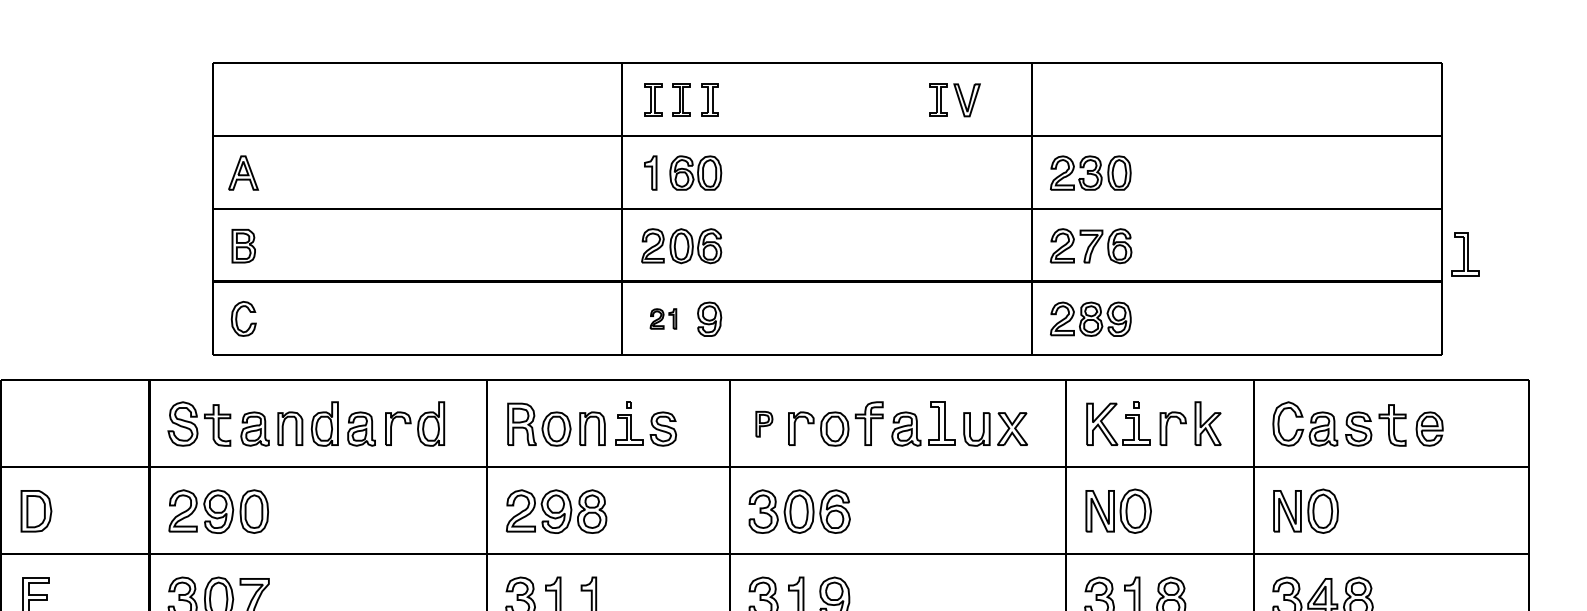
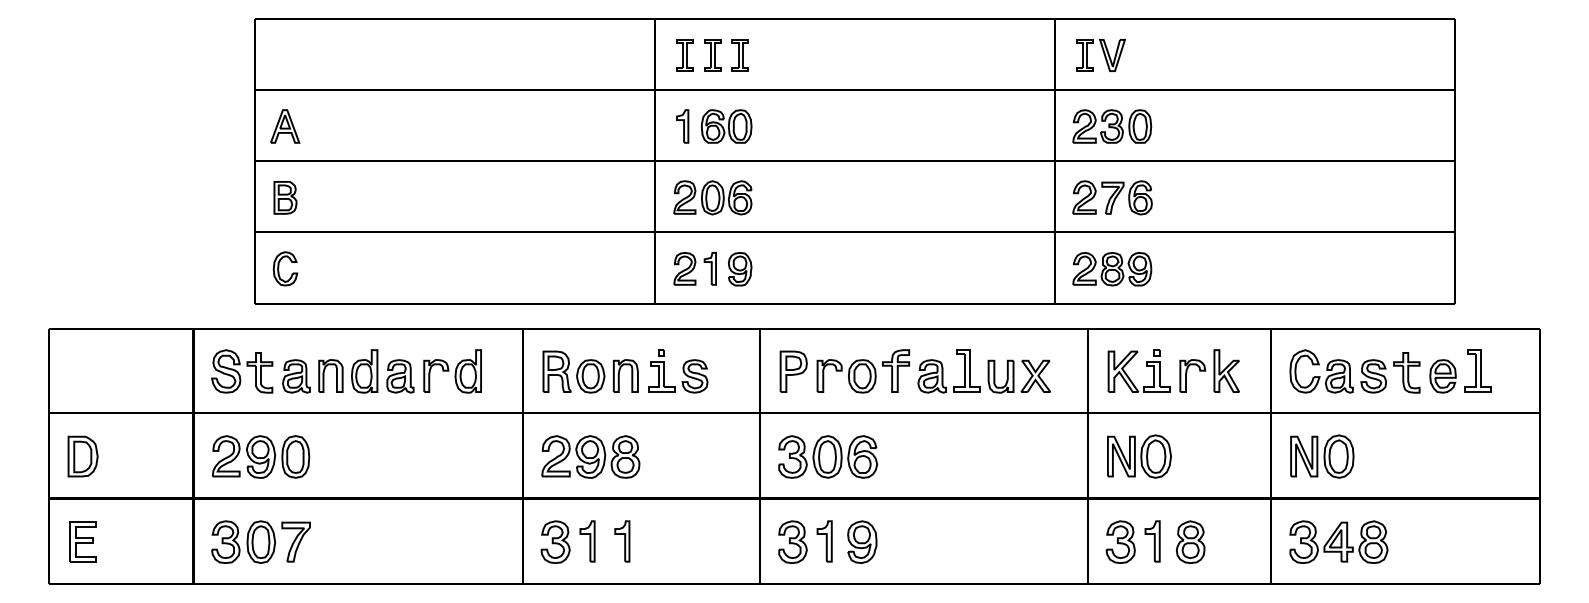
part: (954, 100) -> (1100, 55), moved
part: (1465, 254) -> (1477, 370), moved
part: (662, 318) -> (694, 268), size x1.67
part: (764, 424) -> (793, 371), size x1.67

